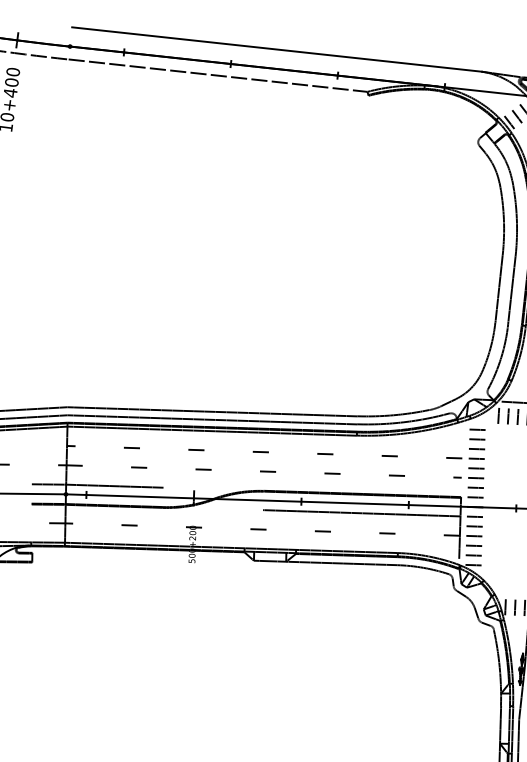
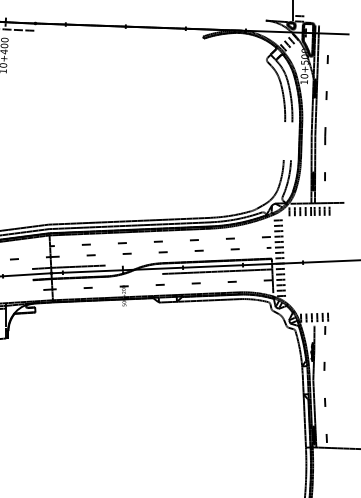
line: (276, 49) -> (150, 16), removed
line: (218, 75) -> (119, 33), removed
line: (499, 289) -> (284, 141), removed
line: (511, 290) -> (291, 141), removed

